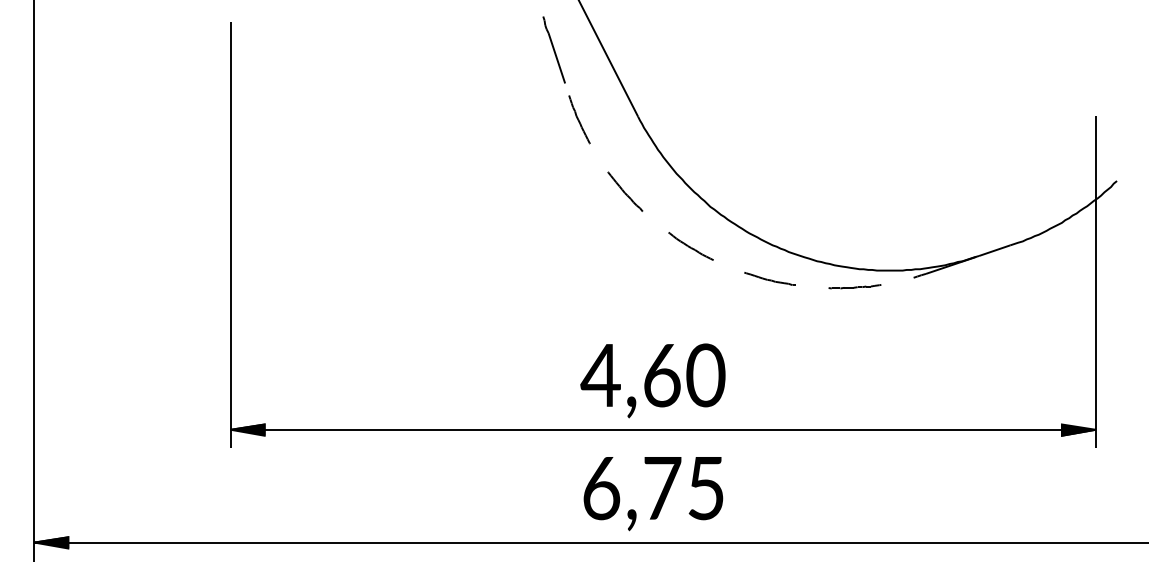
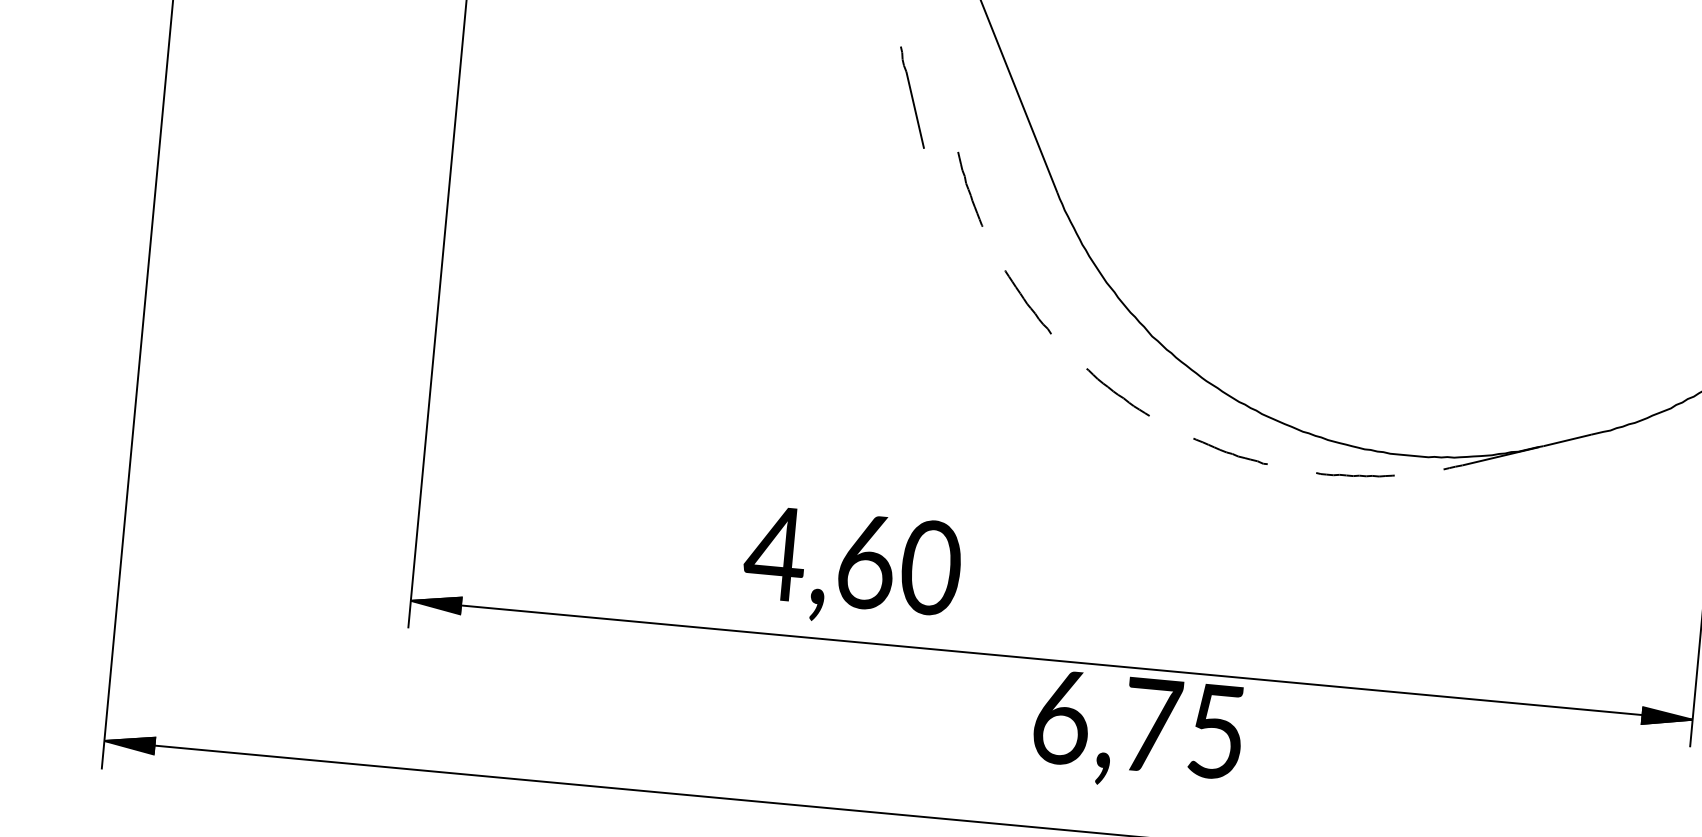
line: (553, 49) -> (911, 96), moved
text: (652, 380) -> (851, 568), moved
text: (653, 494) -> (1137, 733), moved

